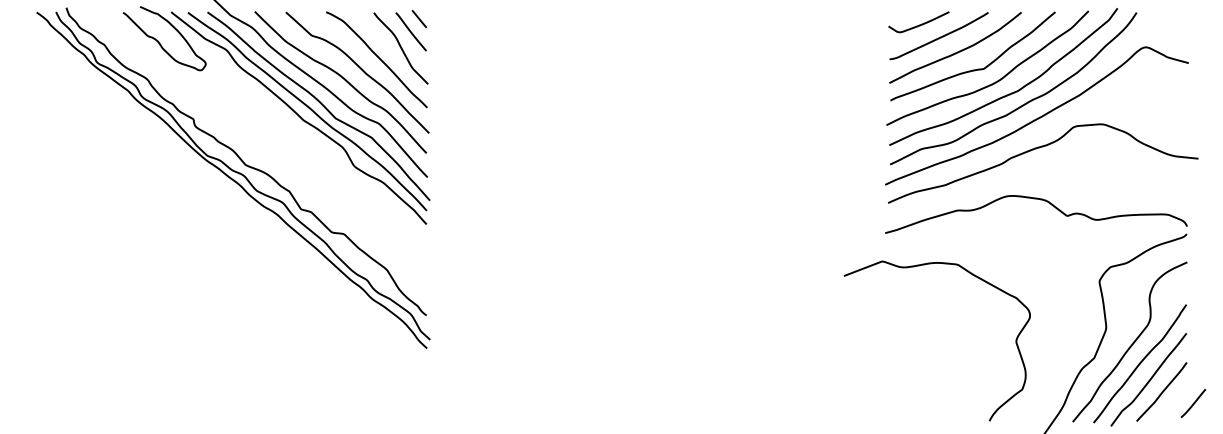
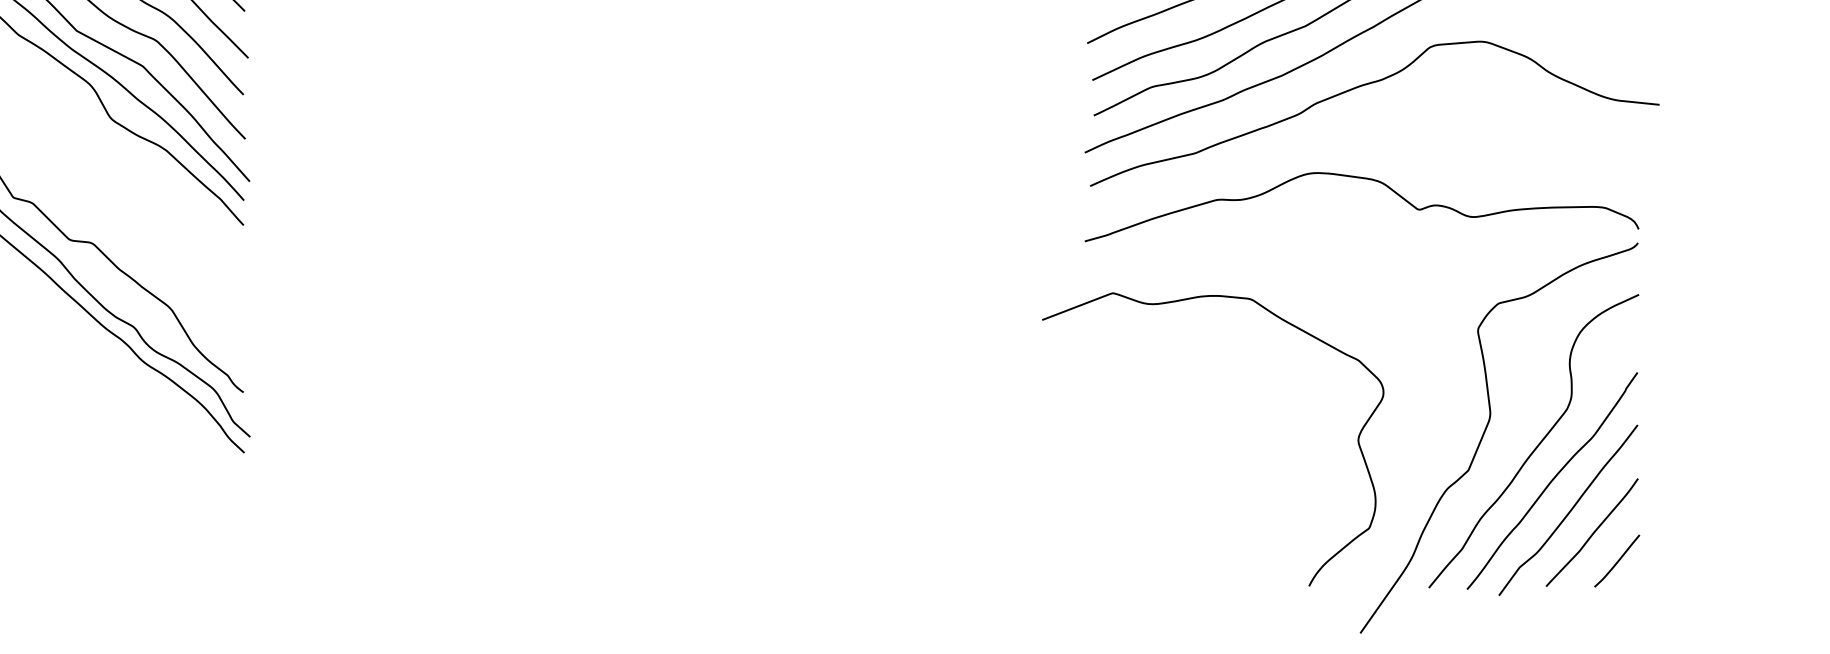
curve: (970, 274) -> (1274, 317), moved
line: (1193, 403) -> (1617, 561), moved

